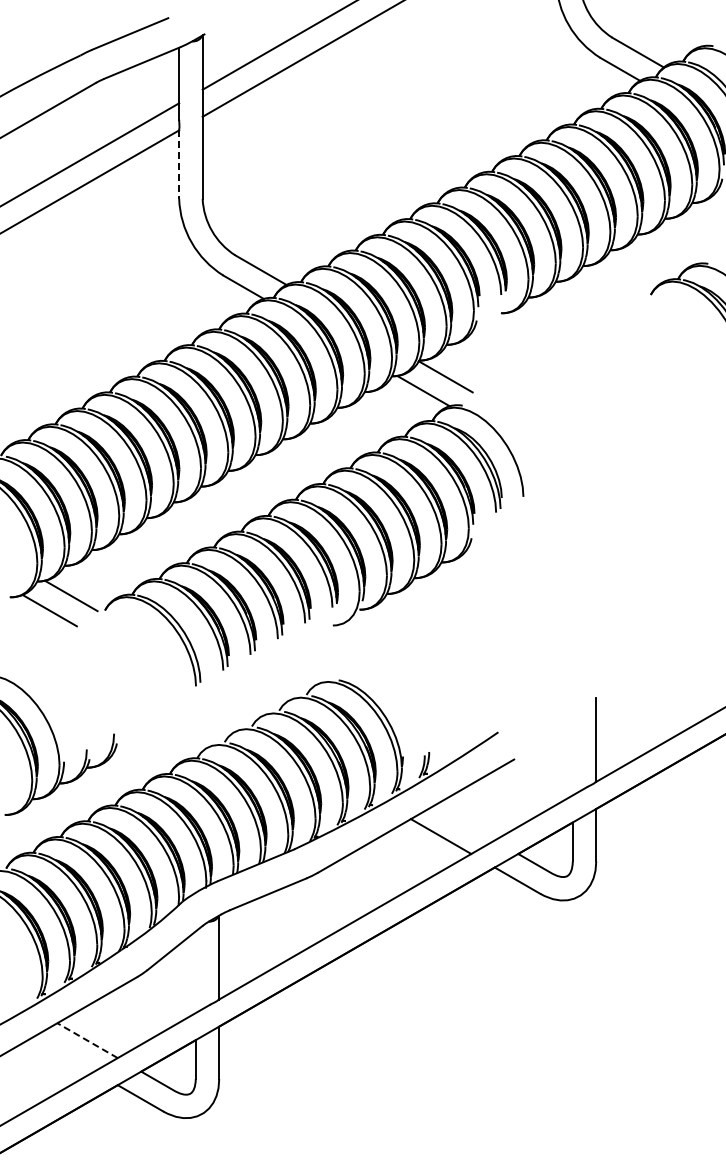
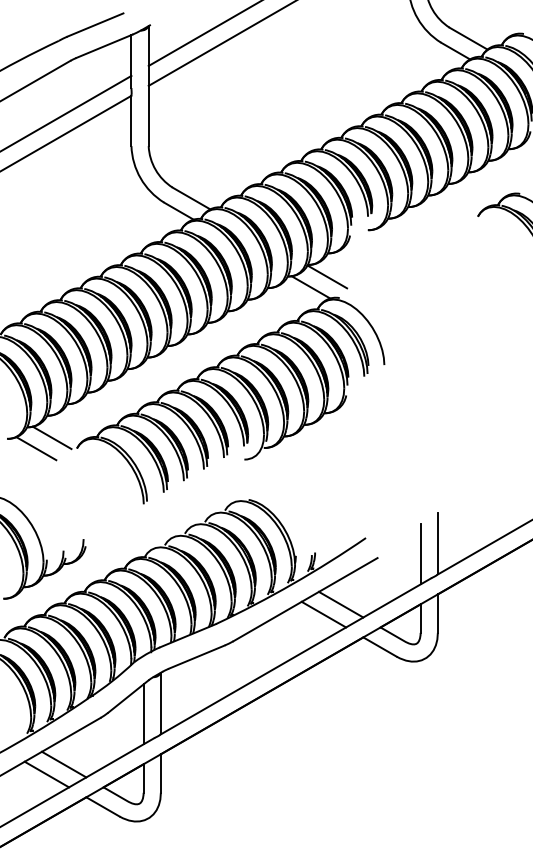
line: (179, 164) -> (131, 120), dashed -> solid
line: (572, 754) -> (420, 554), added
line: (464, 822) -> (341, 604), added
line: (195, 972) -> (143, 714), added
line: (87, 1040) -> (64, 764), dashed -> solid
line: (63, 1053) -> (46, 774), added

